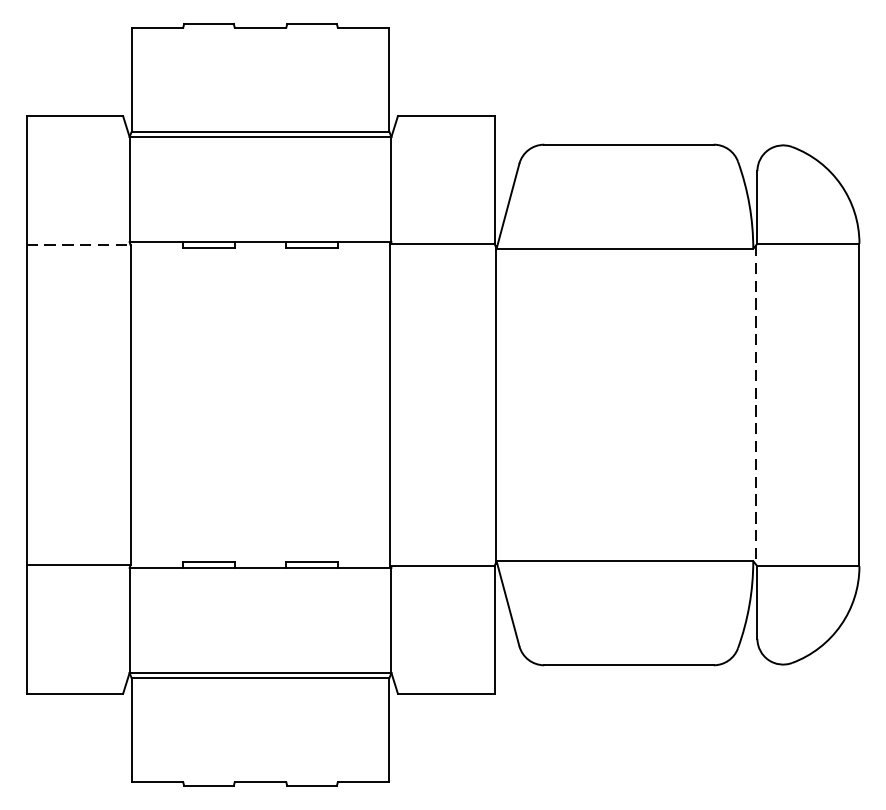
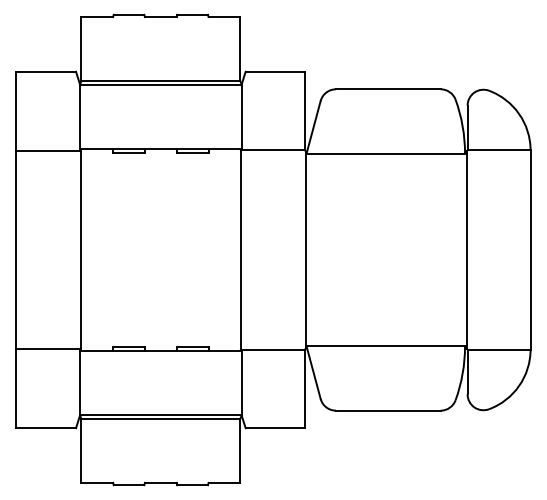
line: (80, 245) -> (49, 151), dashed -> solid
line: (755, 404) -> (466, 249), dashed -> solid

